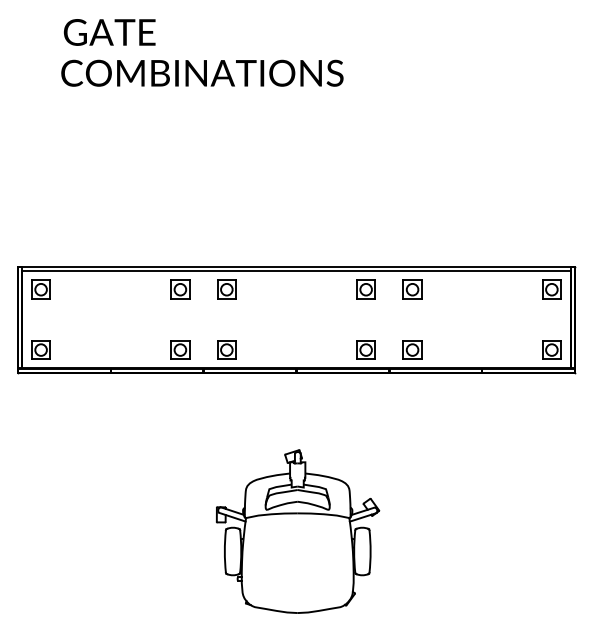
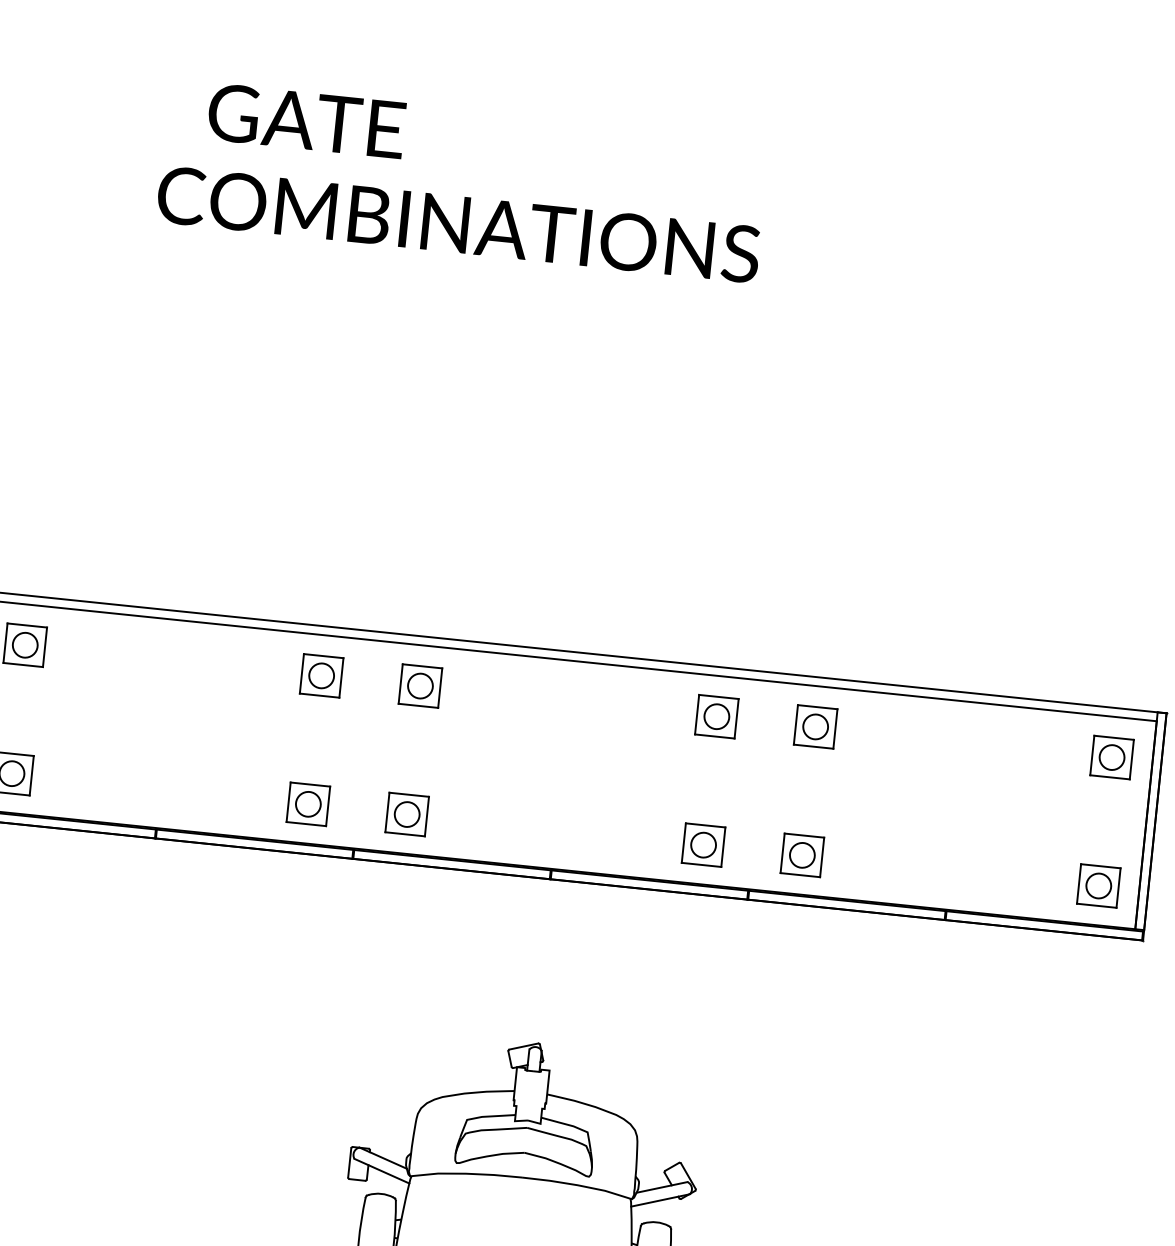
text: (109, 32) -> (306, 121), moved
text: (202, 72) -> (458, 222), moved

